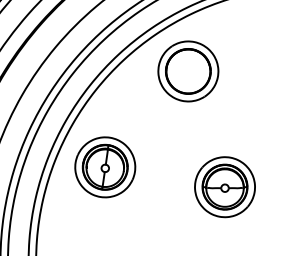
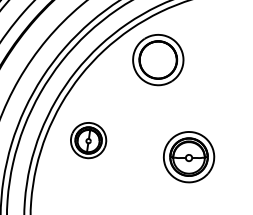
part: (105, 167) -> (88, 140), size x0.7

